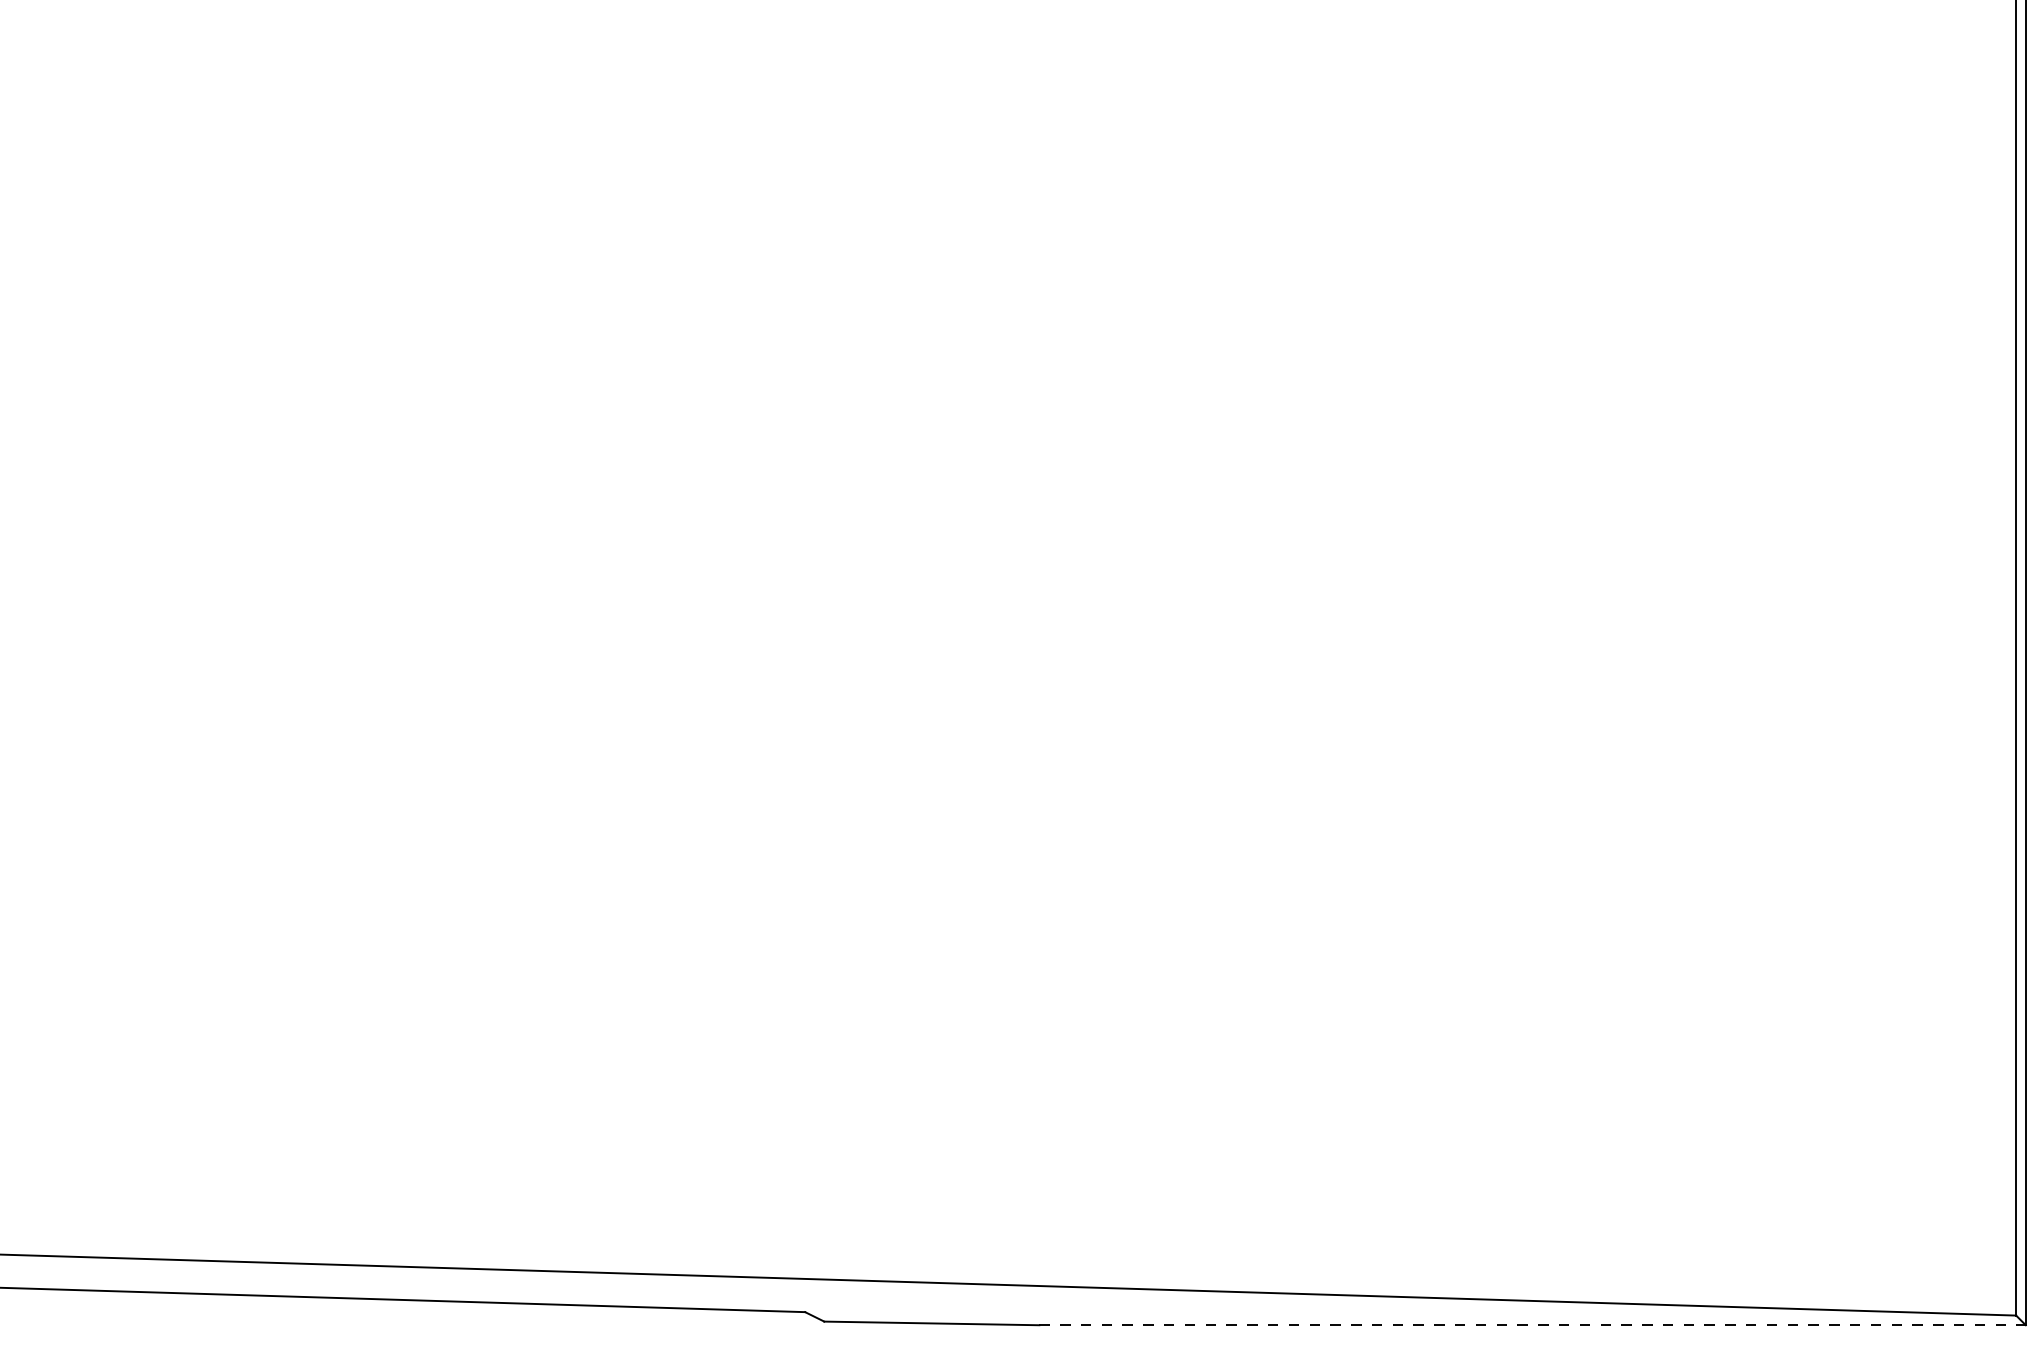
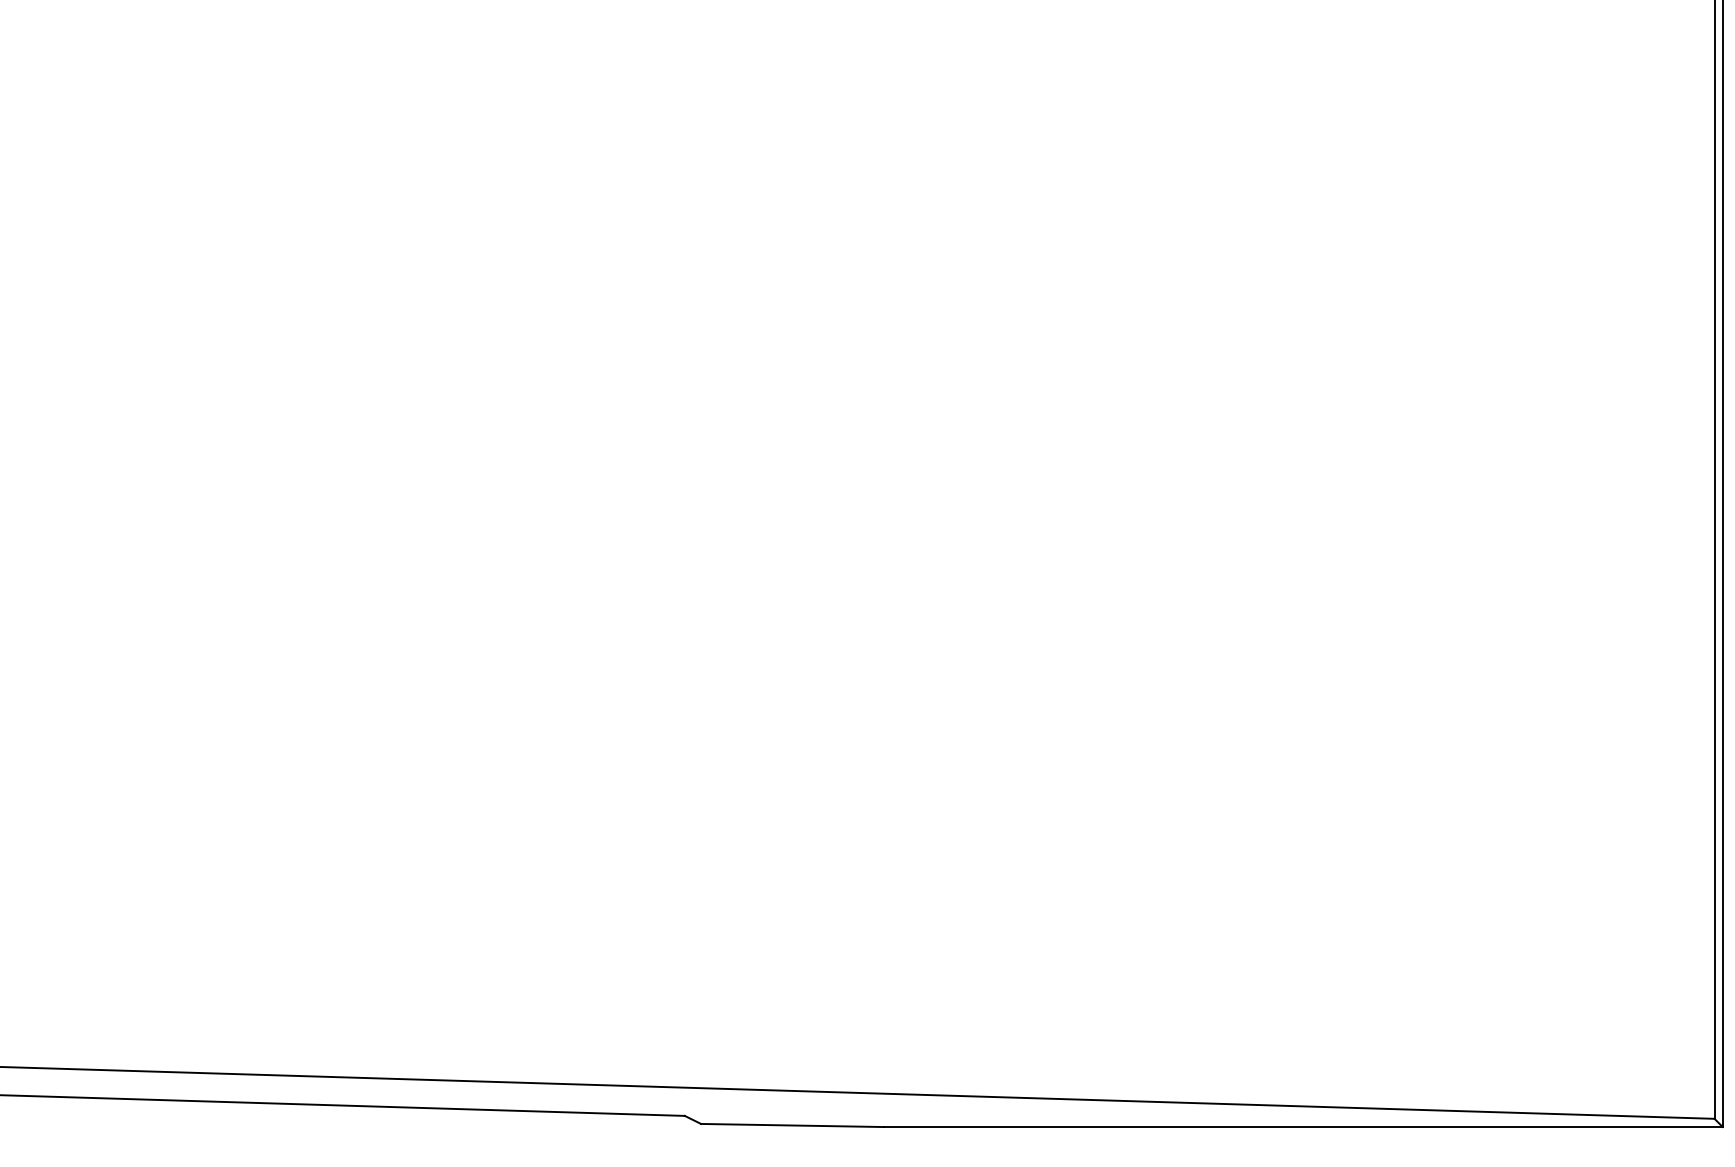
line: (1533, 1325) -> (1304, 1127), dashed -> solid

